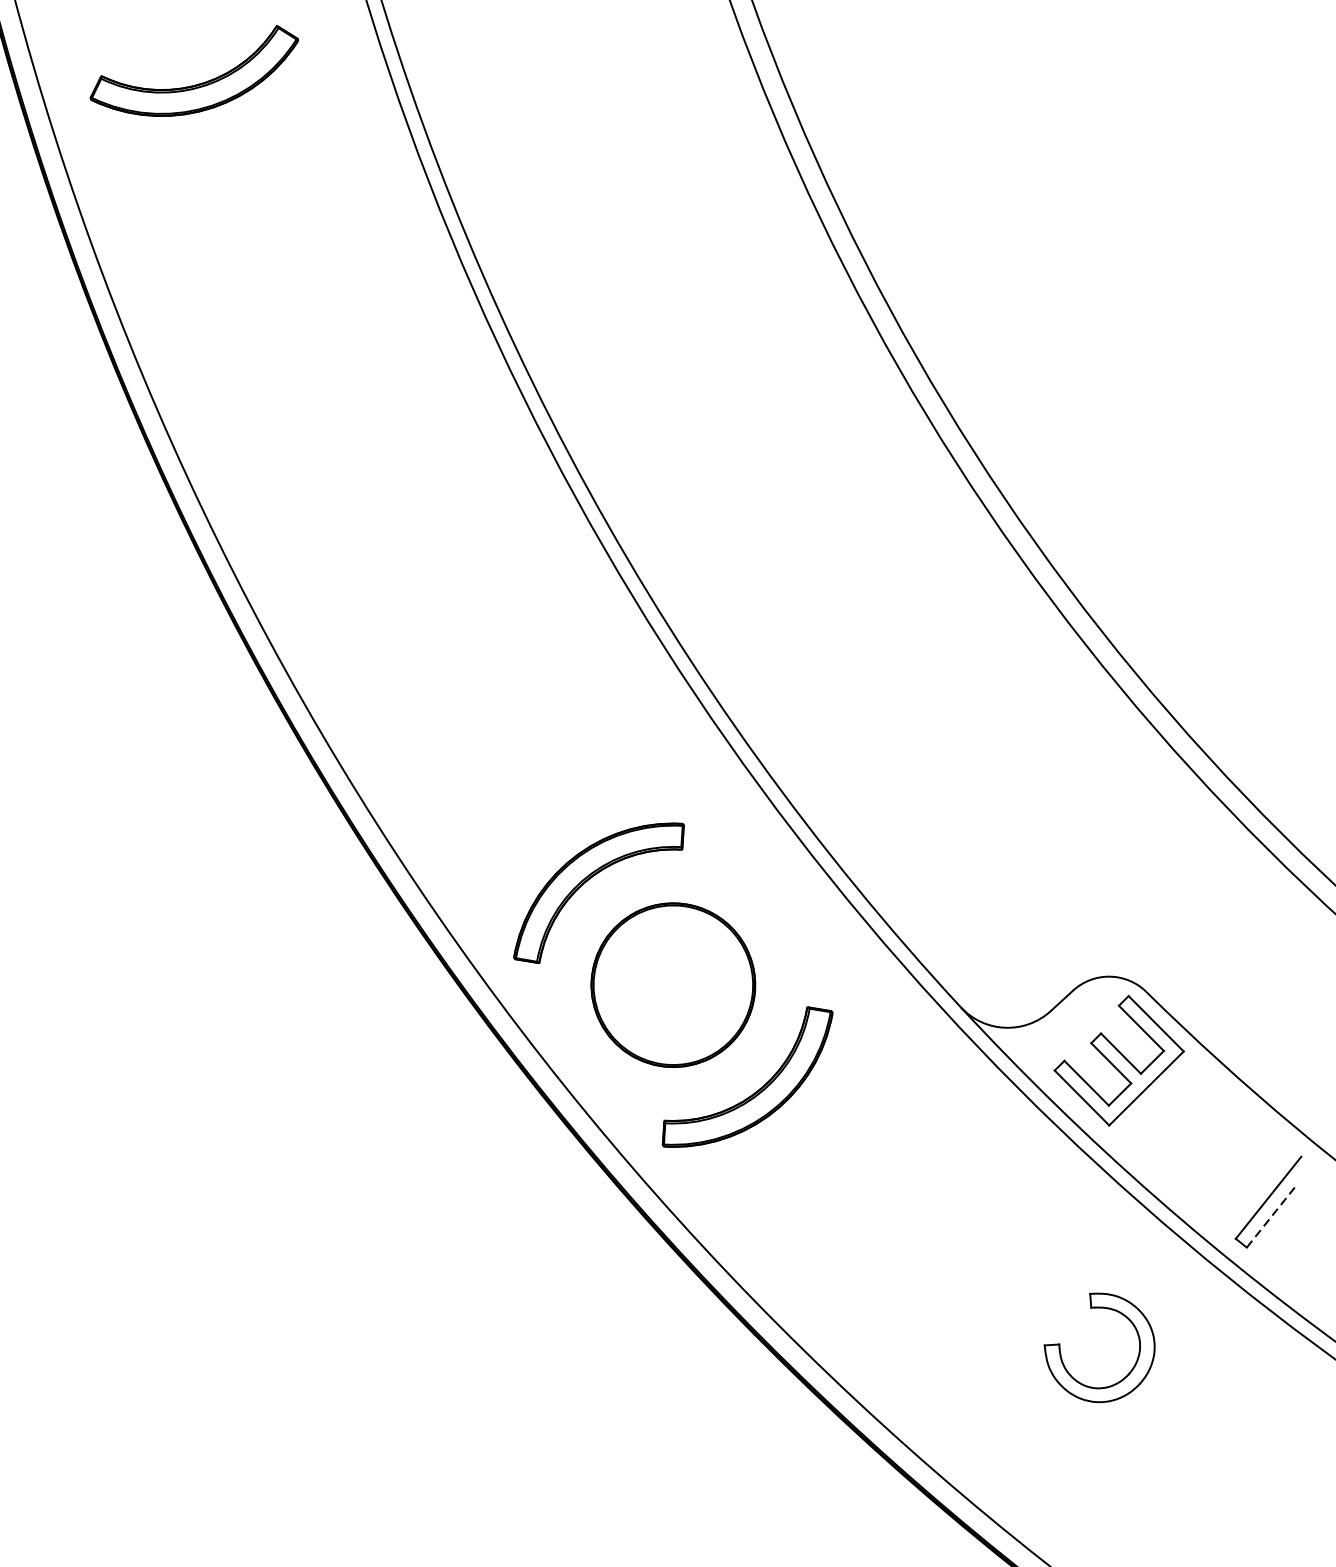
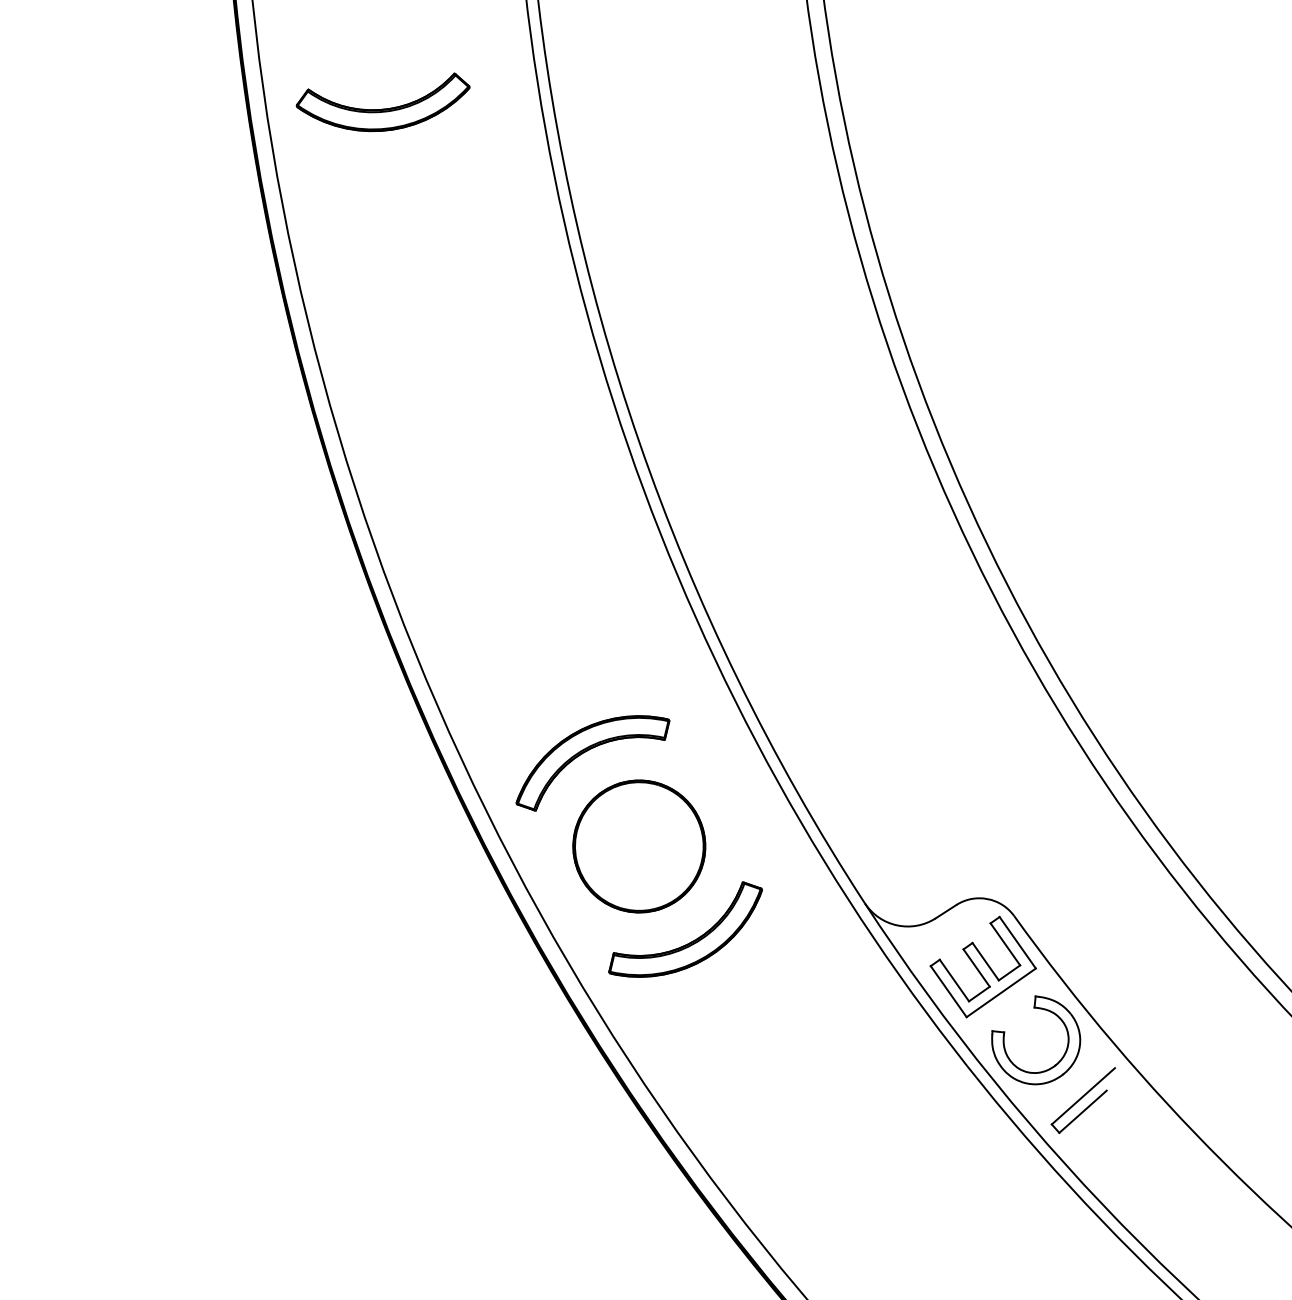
part: (194, 76) -> (382, 102), moved
line: (1271, 1216) -> (1083, 1111), dashed -> solid
part: (1127, 1373) -> (1054, 1064), moved

